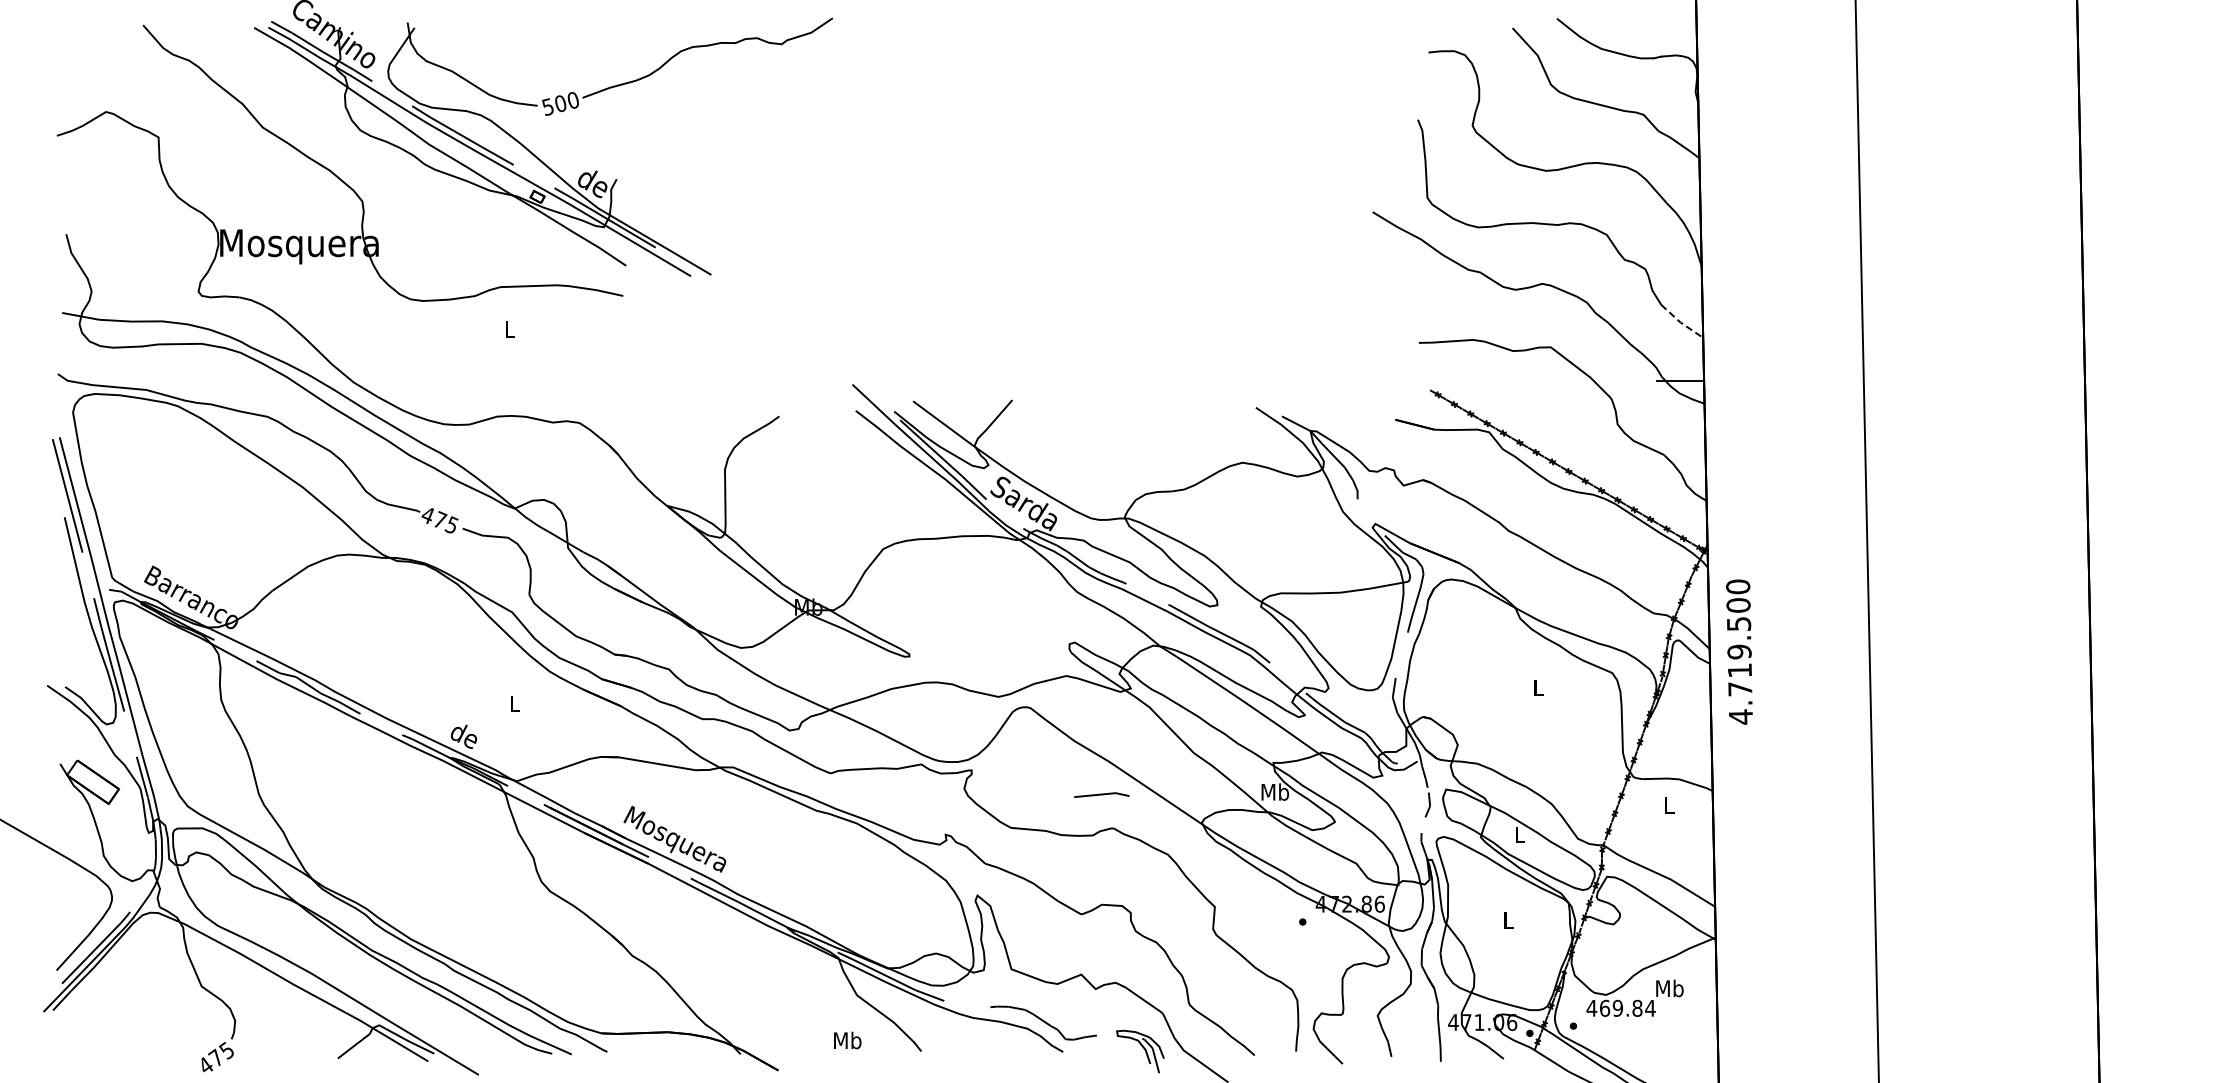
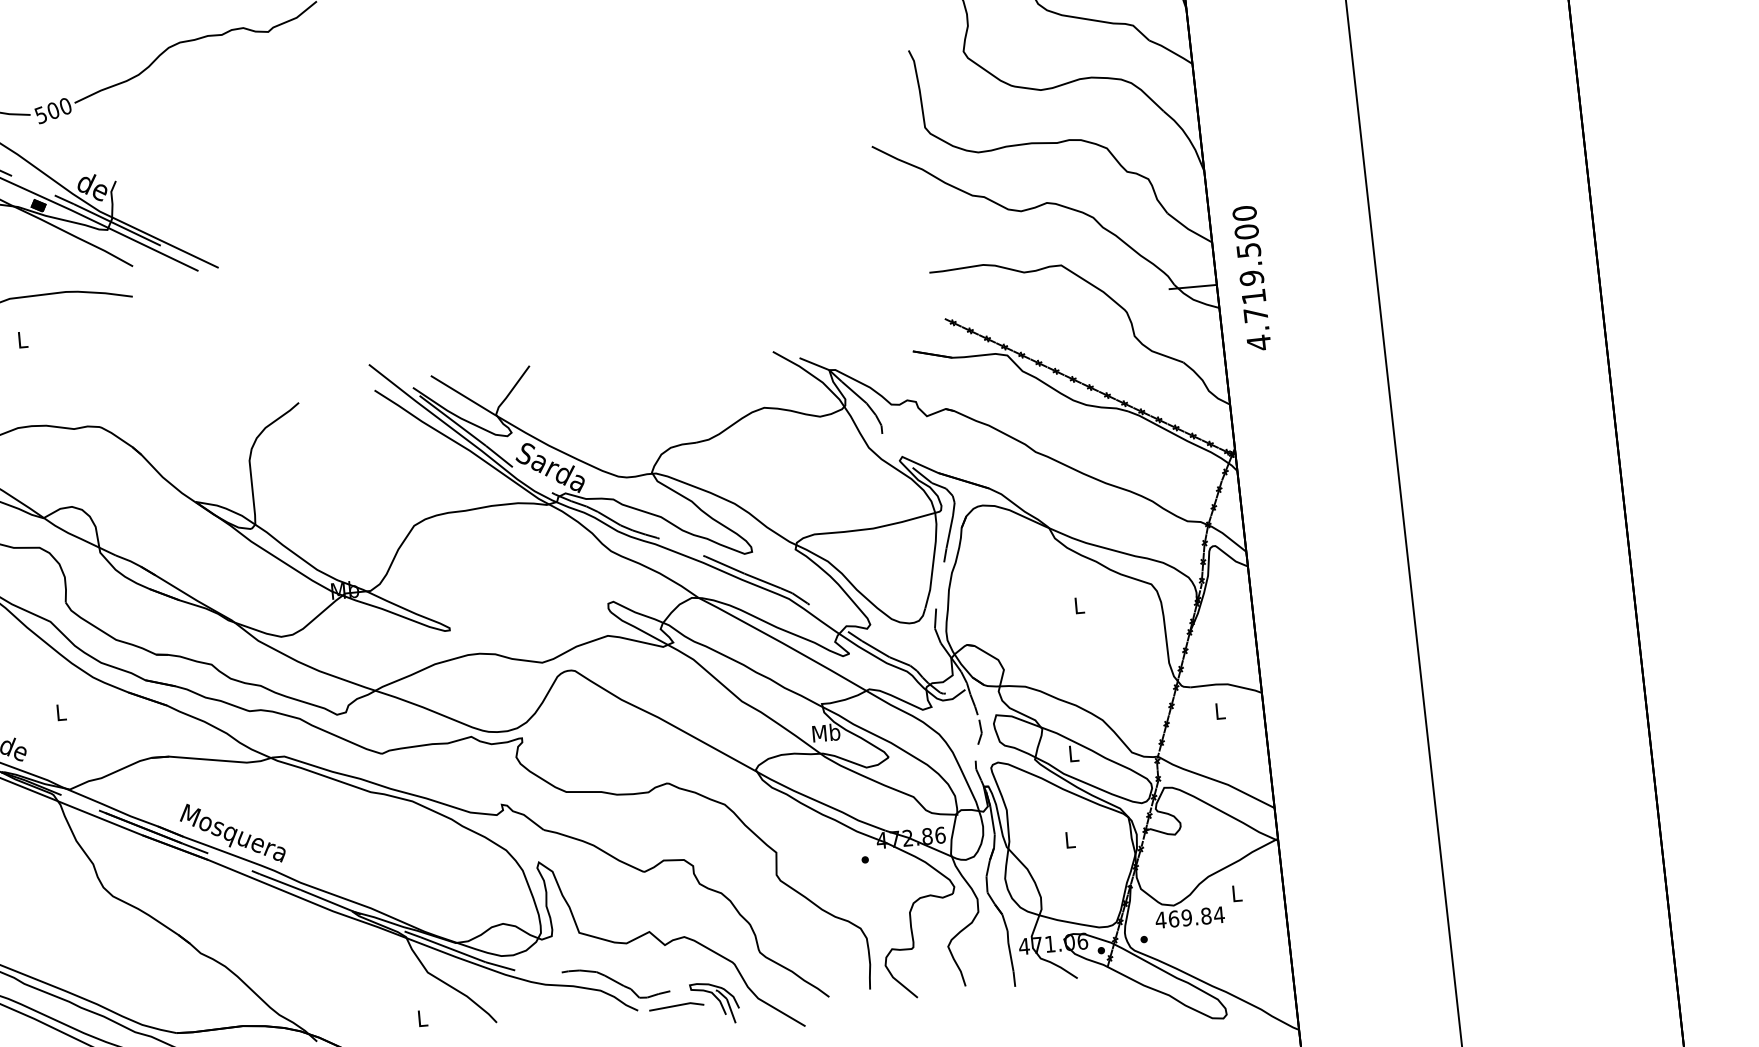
fill: (537, 196) -> (38, 205), added
line: (1680, 322) -> (1188, 229), dashed -> solid
text: (1739, 651) -> (1251, 277), moved
line: (1101, 794) -> (676, 1005), moved
text: (1669, 988) -> (1236, 893), Mb -> L
text: (847, 1040) -> (422, 1018), Mb -> L

